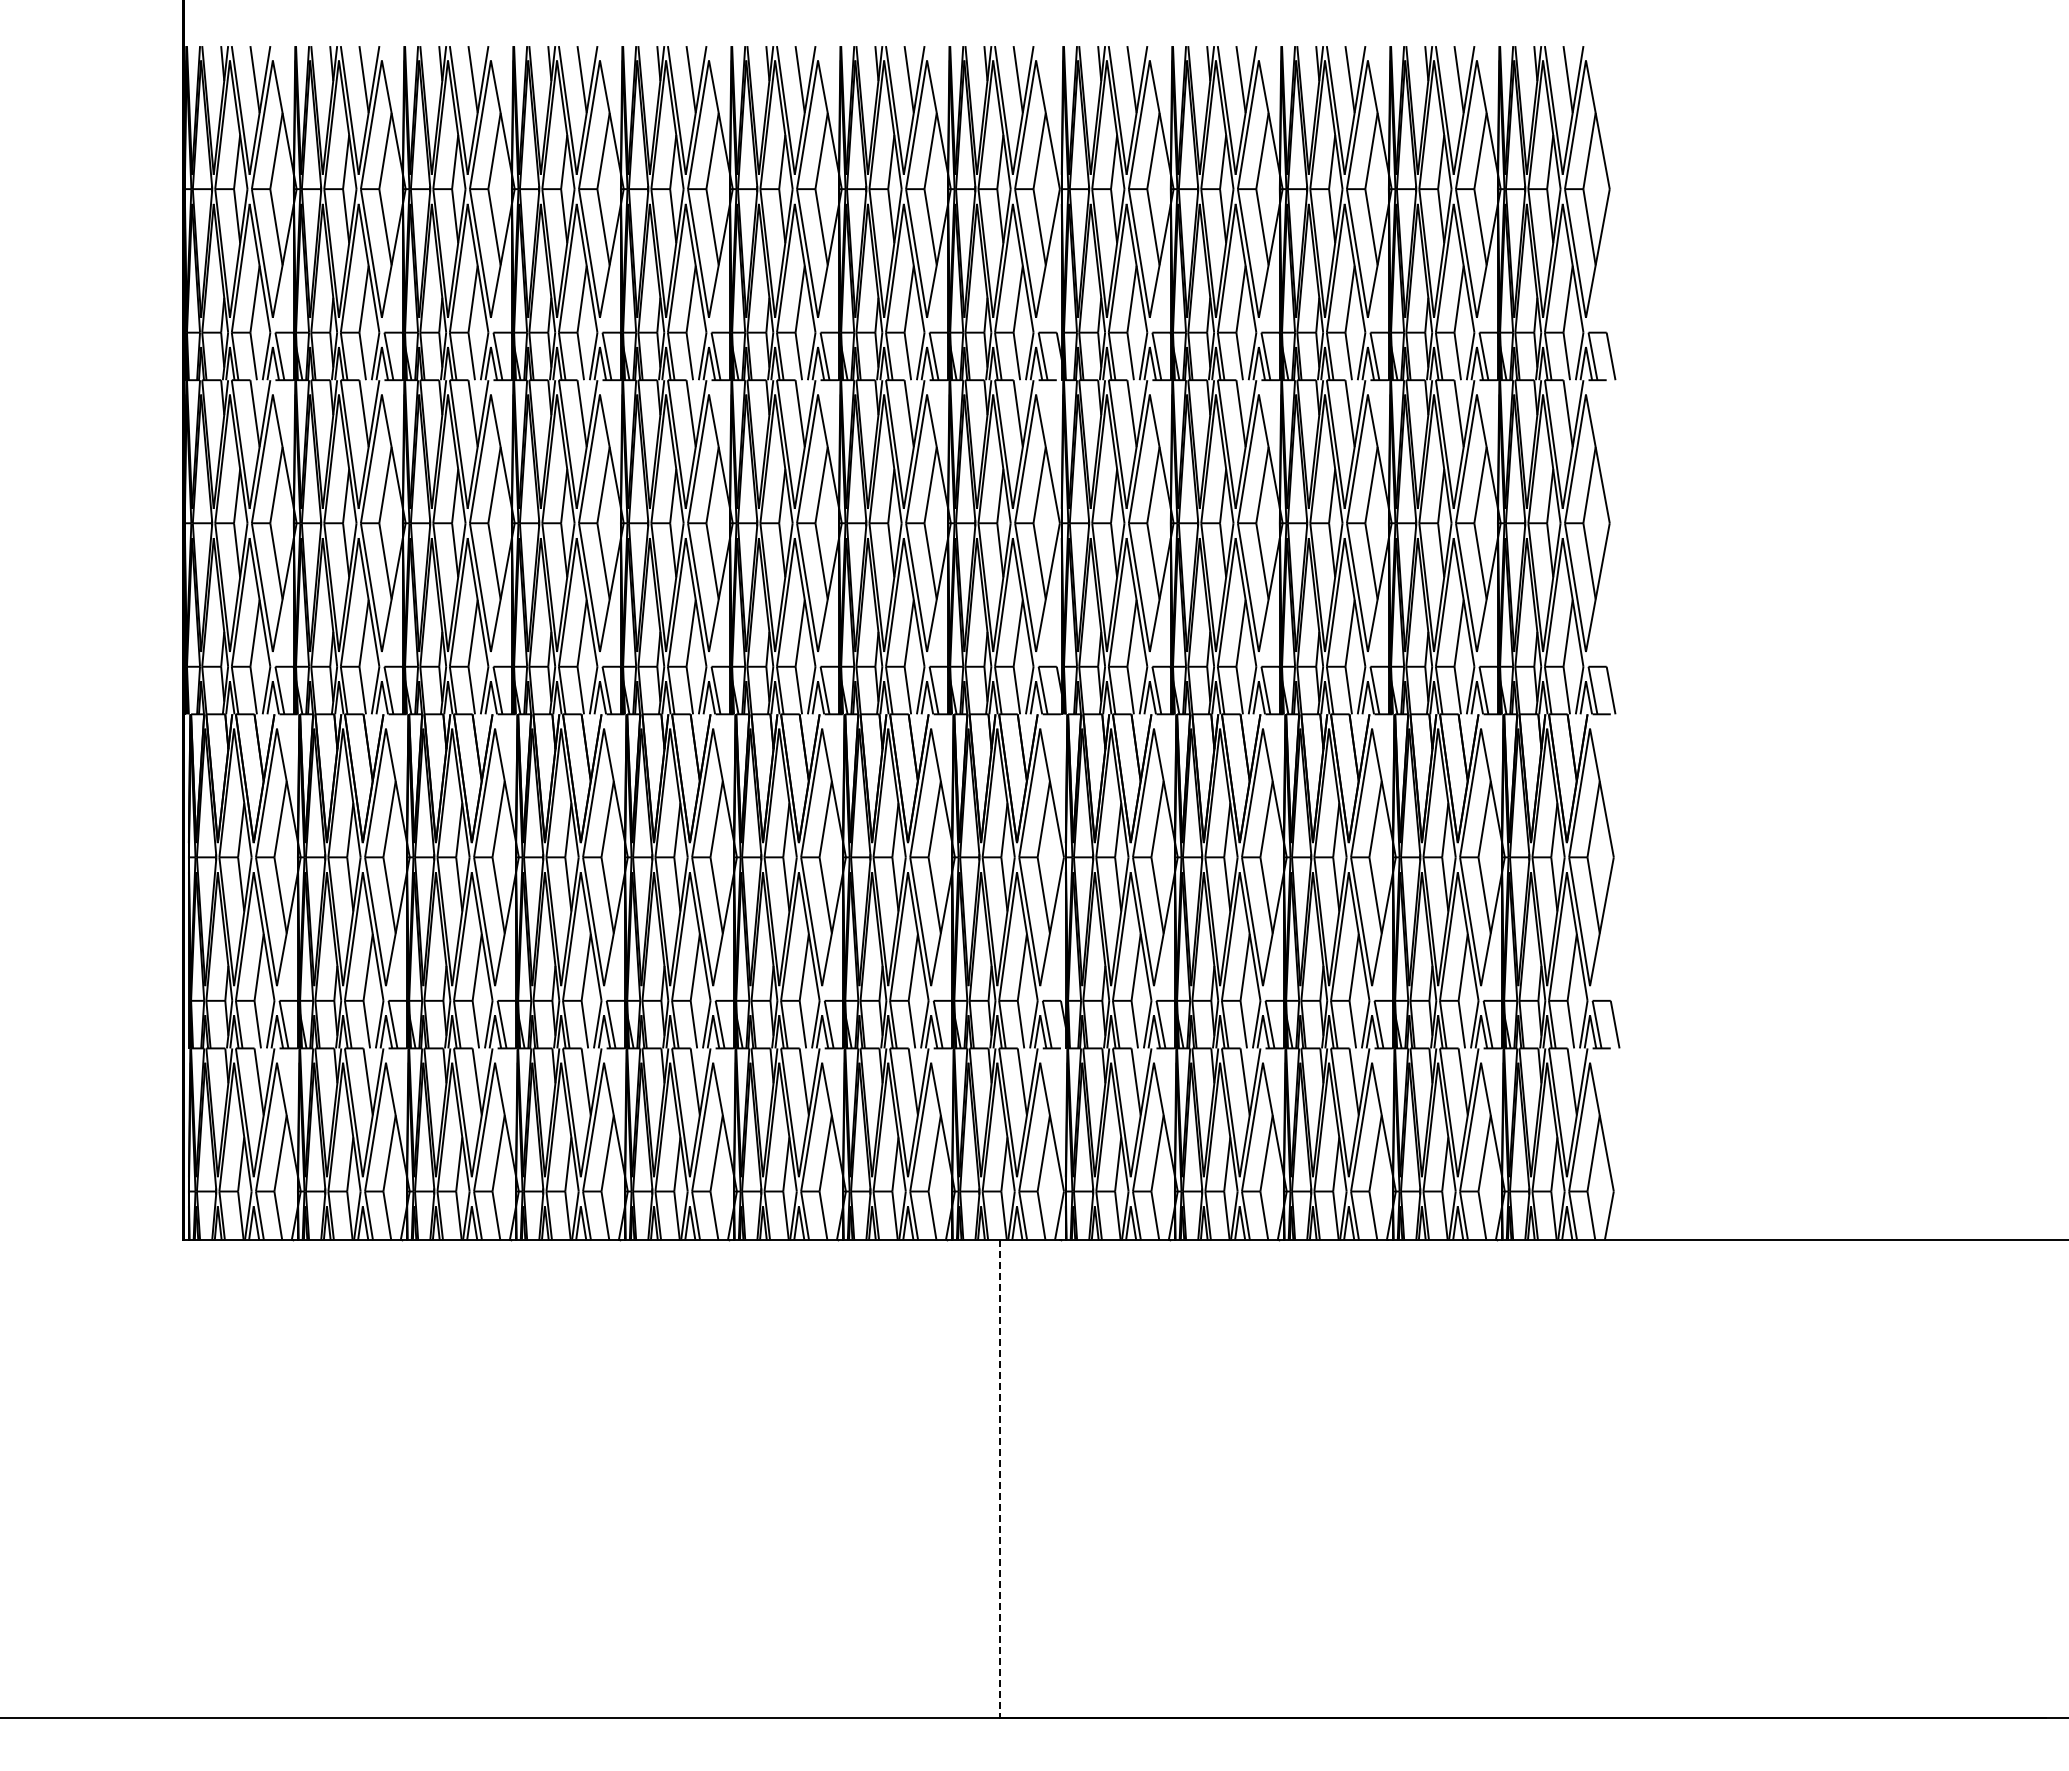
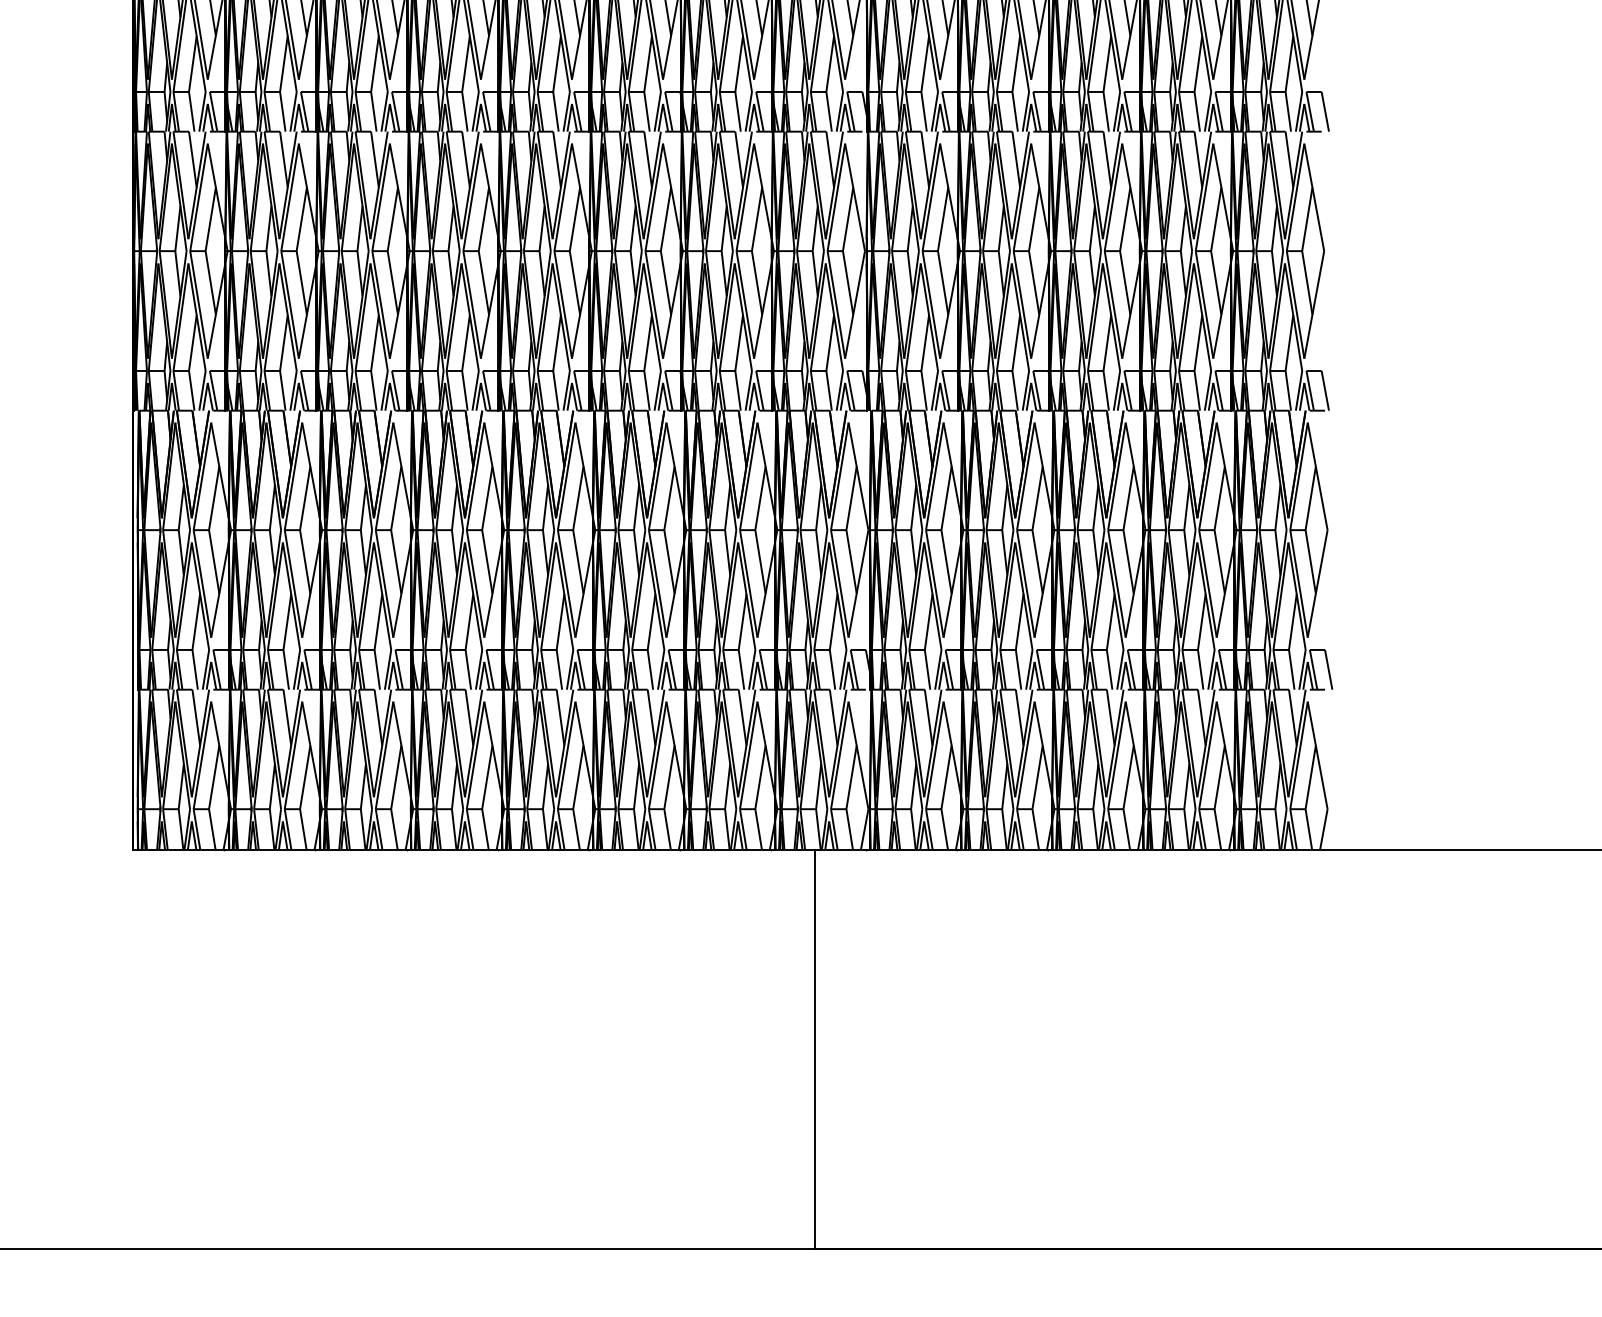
line: (999, 1478) -> (814, 1048), dashed -> solid

